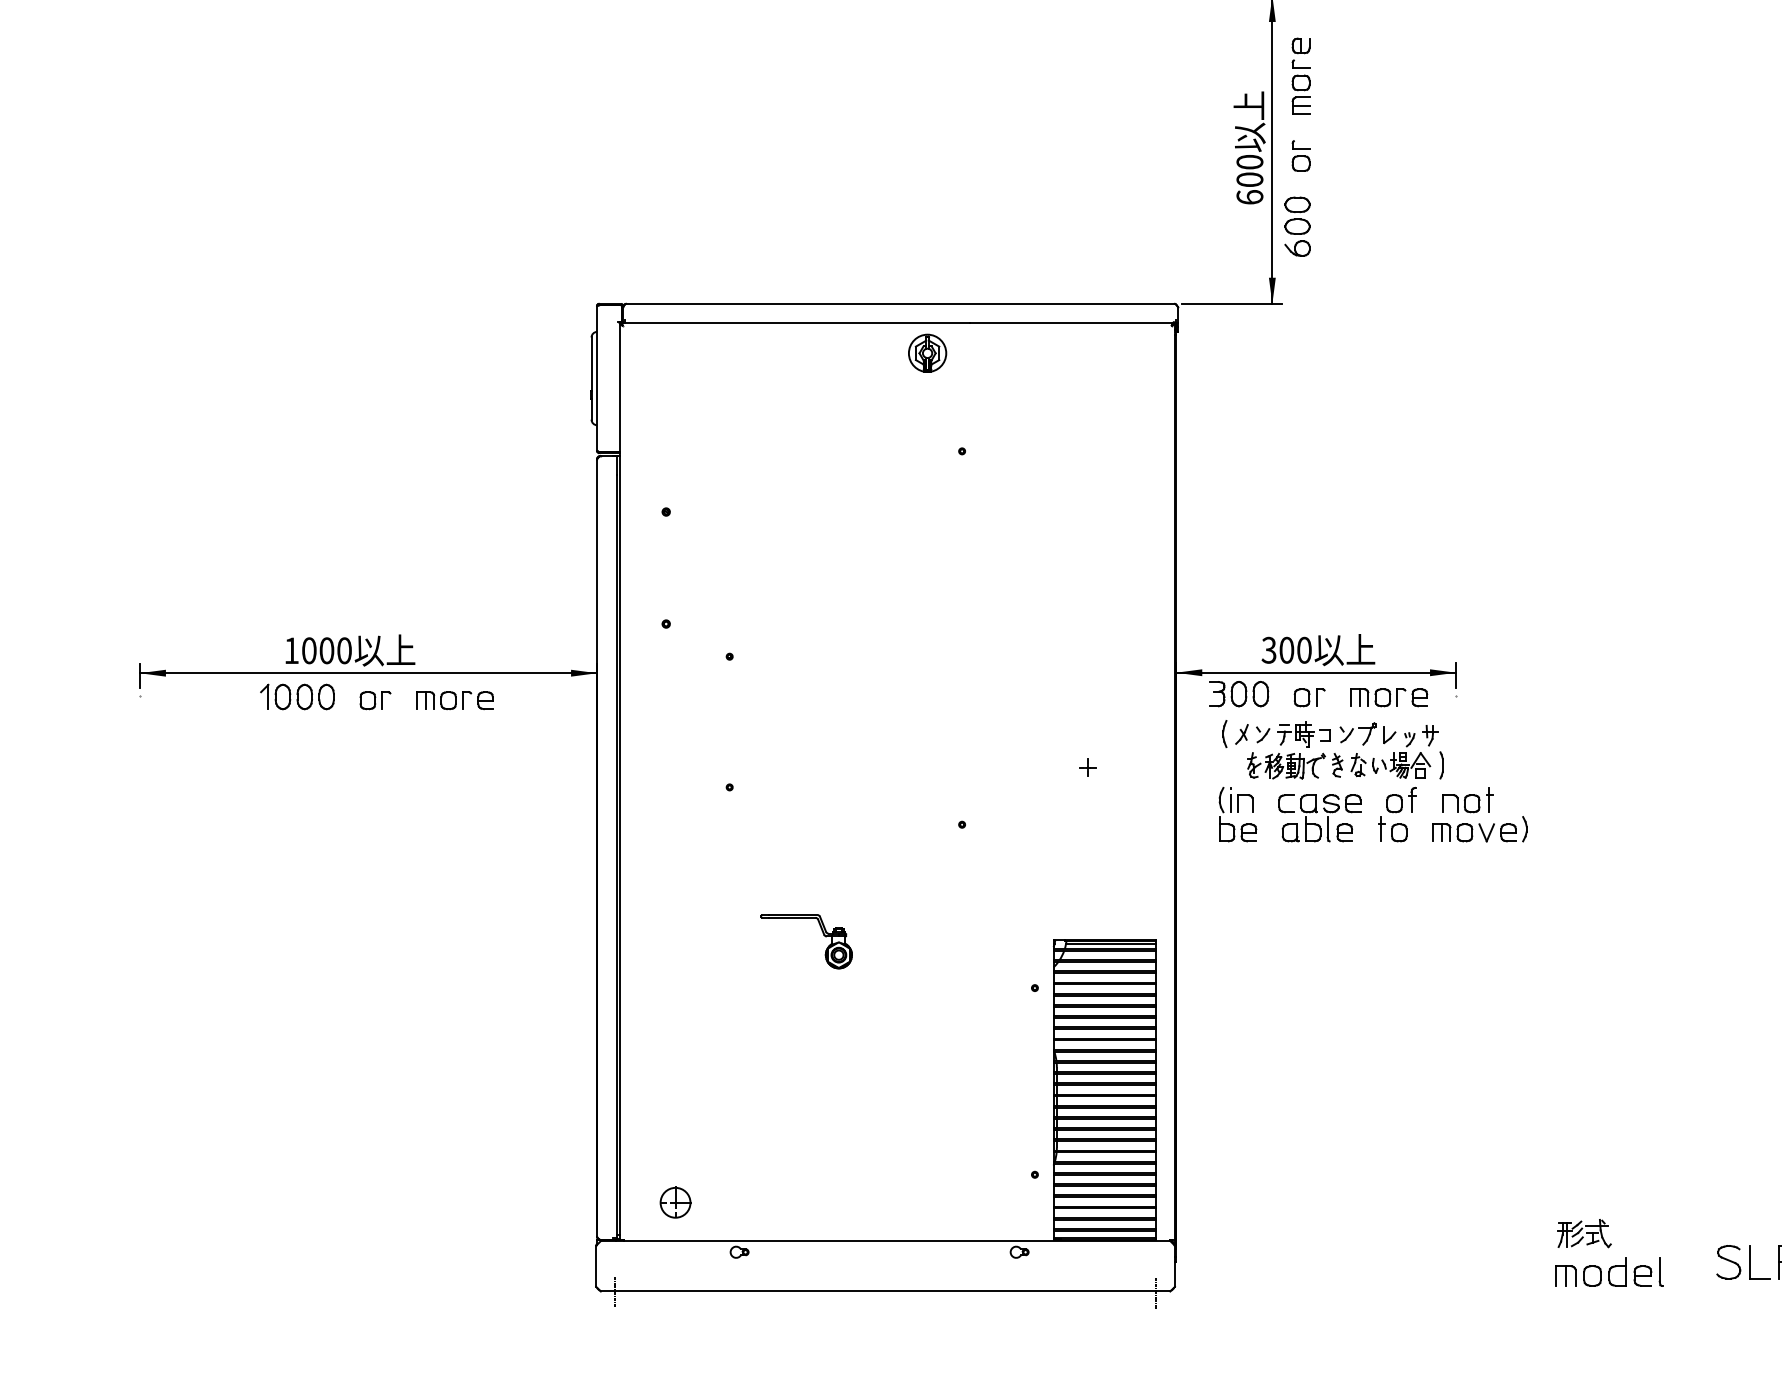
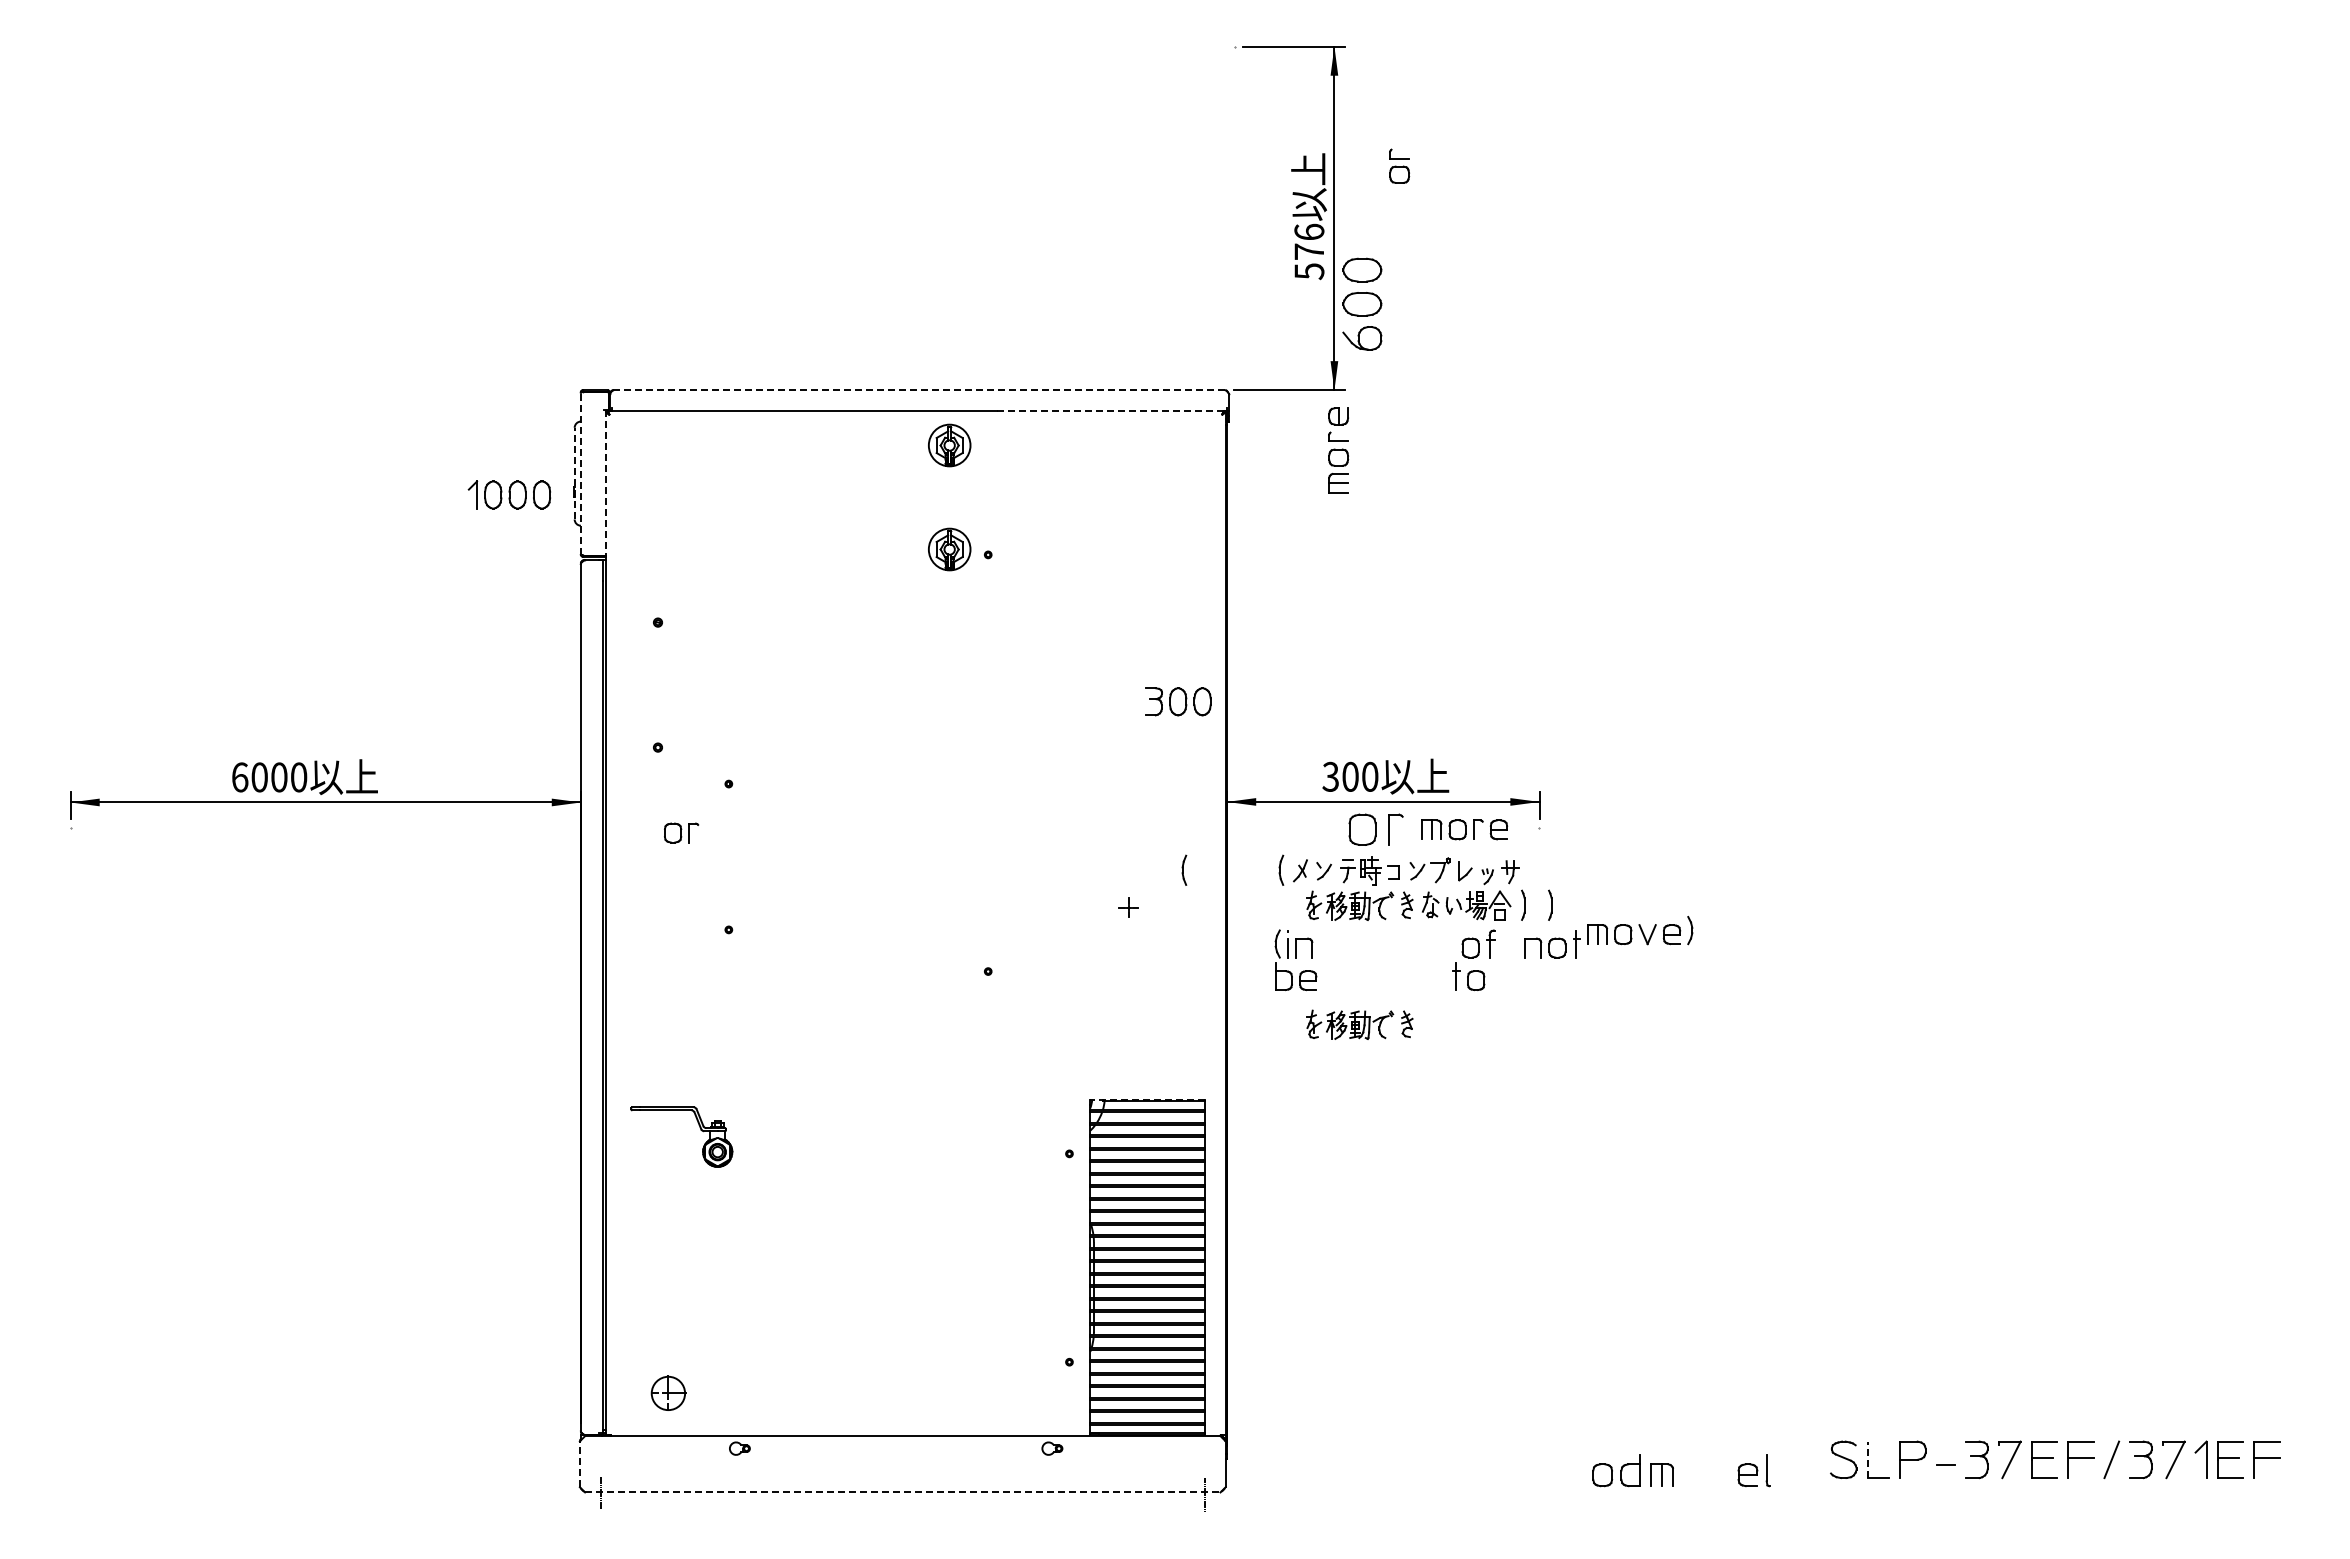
part: (1301, 76) -> (1338, 450), moved
part: (1301, 155) -> (1399, 165), moved
text: (1250, 179) -> (1309, 251), 600 -> 576
part: (1297, 226) -> (1362, 303), size x1.4
line: (900, 304) -> (919, 390), solid -> dashed
line: (1071, 322) -> (1110, 411), solid -> dashed
line: (591, 378) -> (574, 473), solid -> dashed
line: (596, 378) -> (580, 473), solid -> dashed
line: (619, 386) -> (605, 482), solid -> dashed
part: (927, 446) -> (949, 549), added
text: (292, 650) -> (240, 777), 1000 -> 6000
part: (1239, 693) -> (1178, 701), moved
part: (297, 696) -> (509, 494), moved
part: (1309, 697) -> (1375, 829), size x1.6
part: (375, 700) -> (681, 832), moved
part: (455, 700) -> (422, 832), removed
part: (1138, 733) -> (1184, 869), added
part: (1466, 764) -> (1550, 904), added
part: (1317, 813) -> (1384, 958), removed
part: (1480, 829) -> (1640, 930), moved
part: (1294, 872) -> (1359, 1024), added
part: (823, 935) -> (700, 1130), moved
line: (1104, 939) -> (1147, 1099), solid -> dashed
line: (1111, 944) -> (1154, 1105), removed
part: (1584, 1233) -> (1682, 1427), removed
line: (1750, 1261) -> (1867, 1459), solid -> dashed
line: (595, 1266) -> (579, 1464), solid -> dashed
part: (1604, 1271) -> (1616, 1470), moved
line: (885, 1291) -> (902, 1492), solid -> dashed

